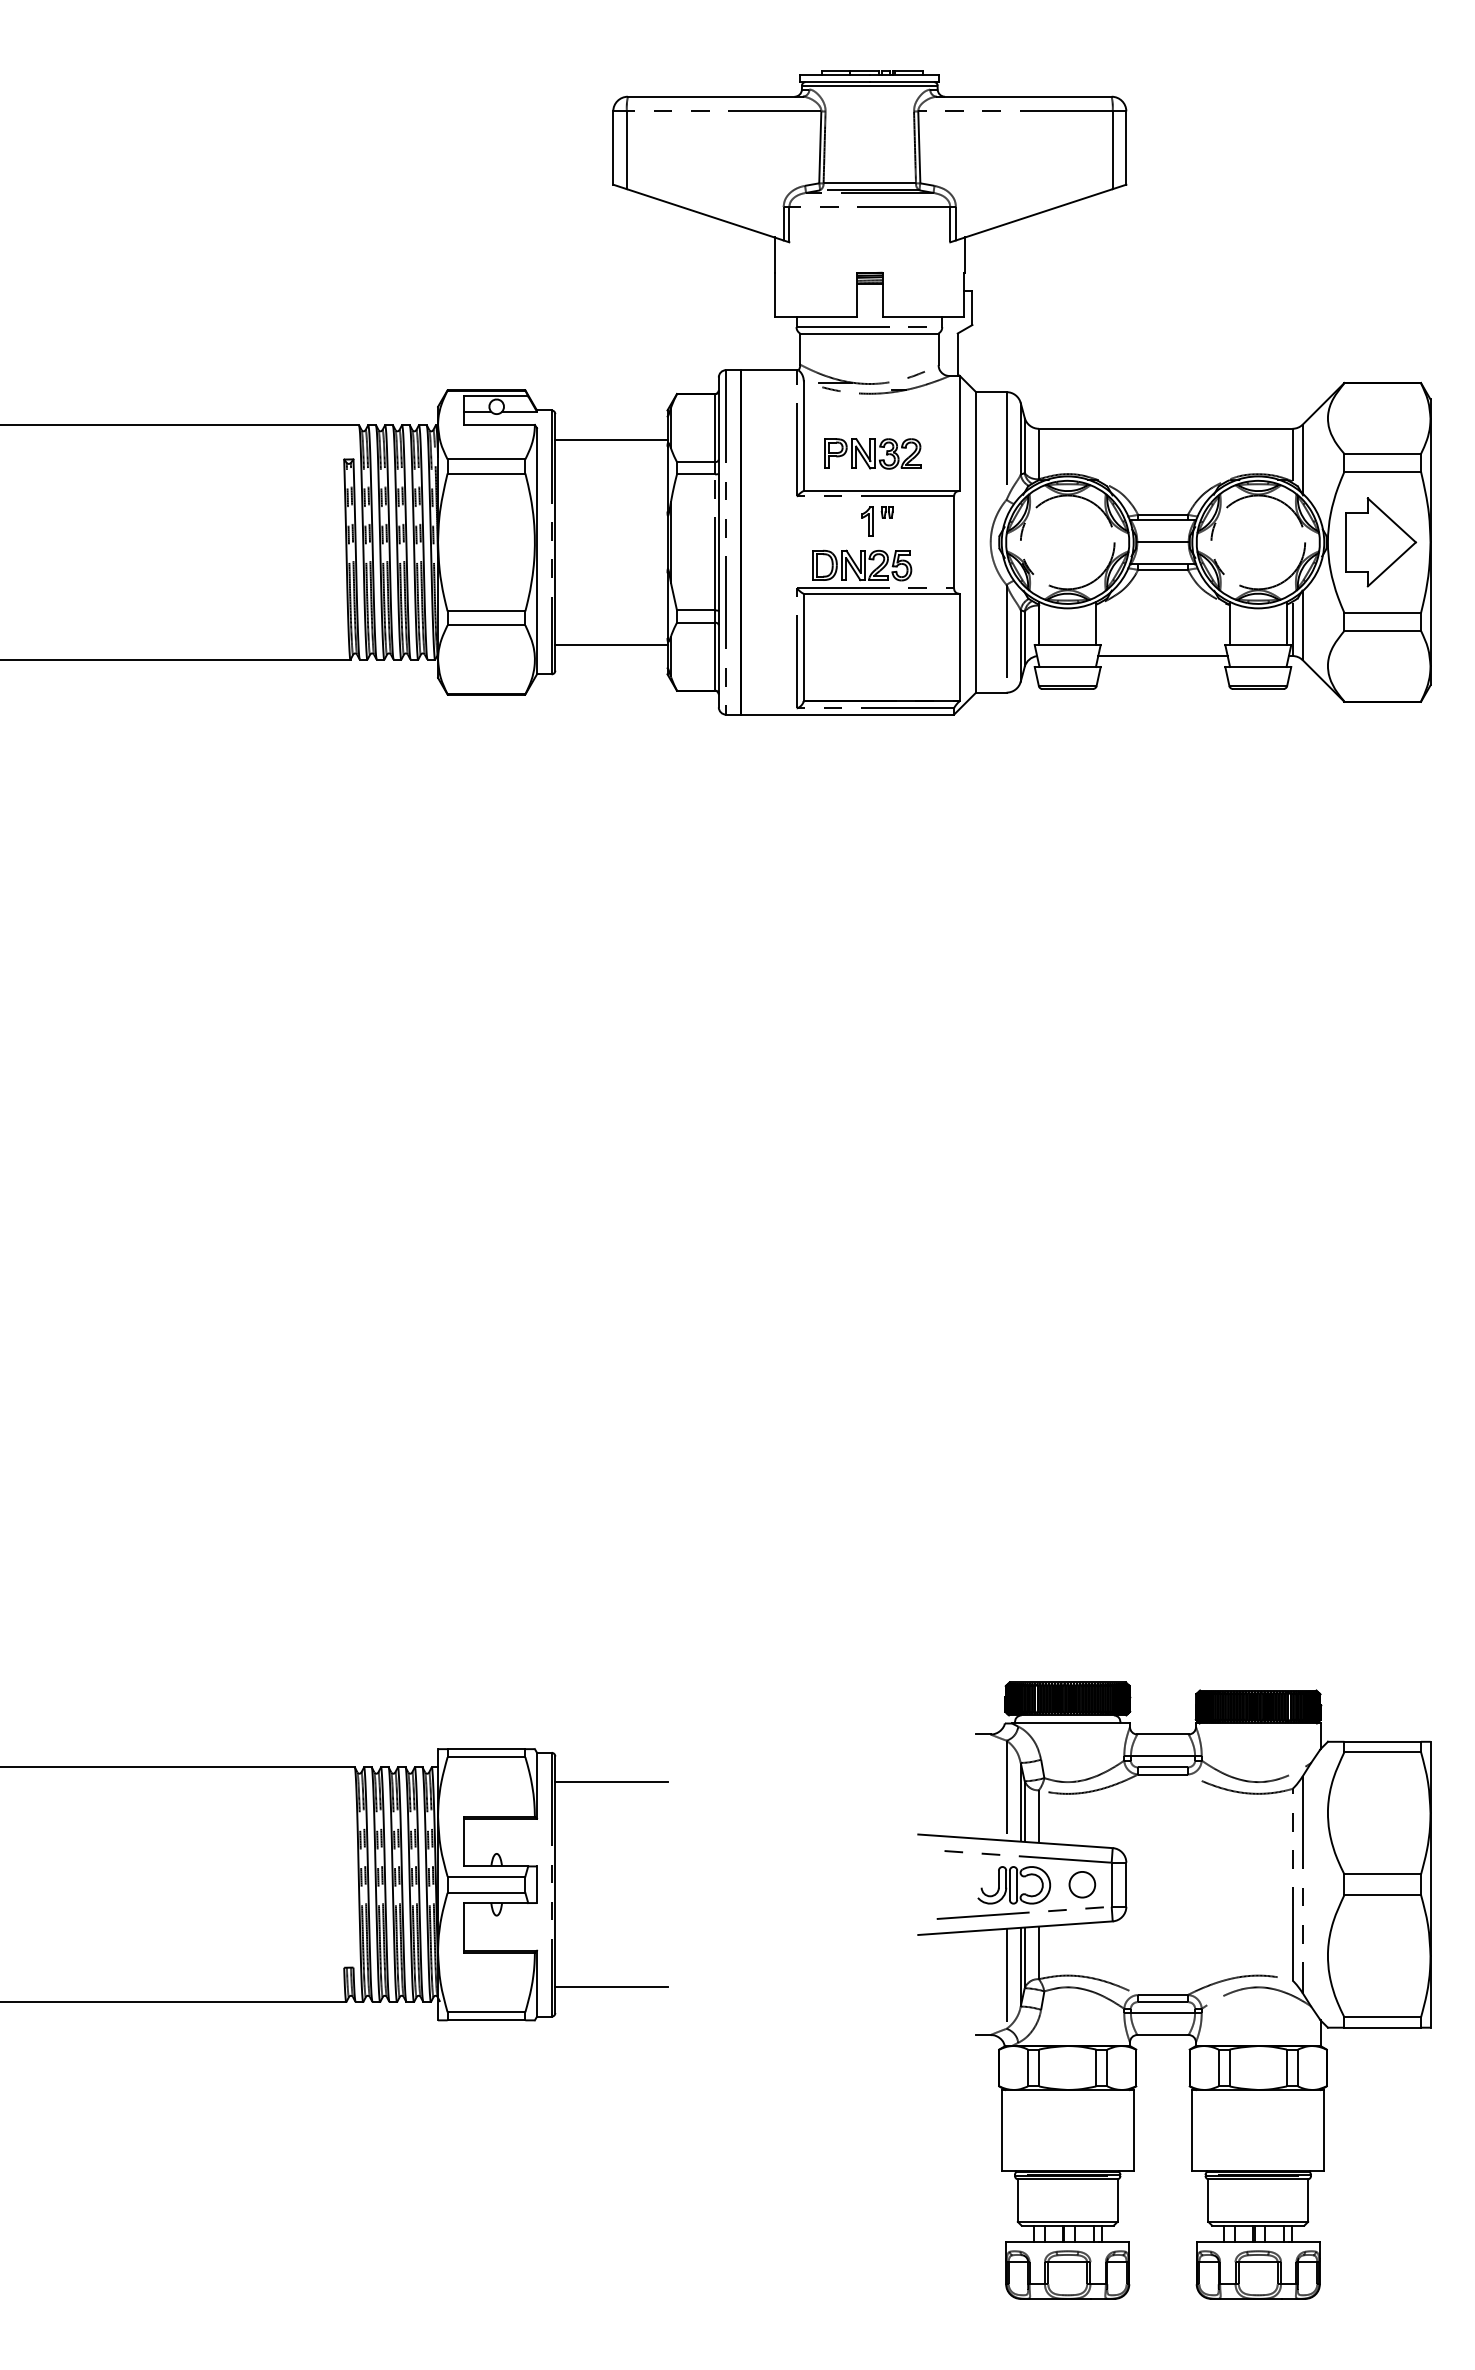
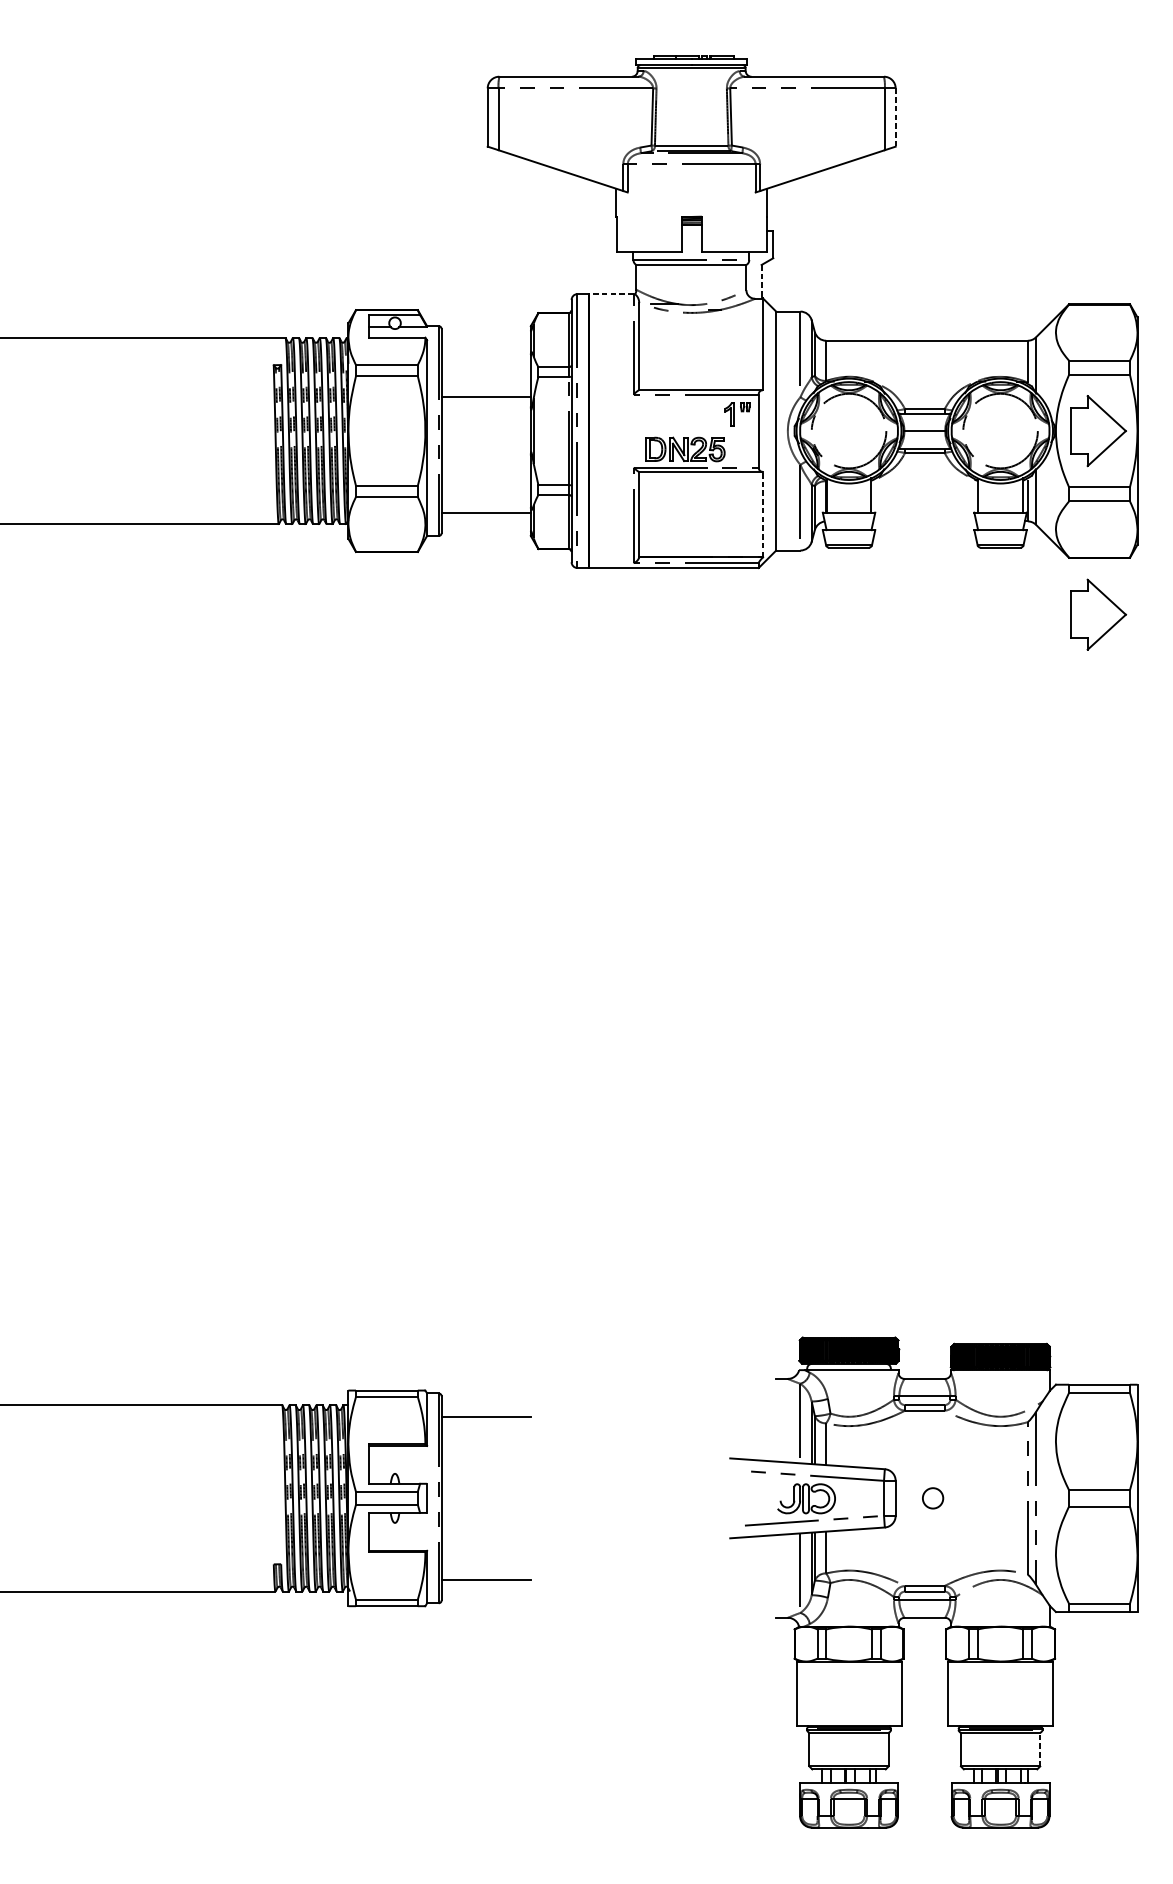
line: (1126, 148) -> (895, 117), solid -> dashed
line: (957, 355) -> (761, 282), solid -> dashed
line: (768, 370) -> (611, 294), solid -> dashed
line: (611, 439) -> (486, 396), moved
part: (872, 453) -> (693, 360), removed
part: (877, 521) -> (737, 414), moved
line: (959, 647) -> (763, 514), solid -> dashed
line: (1162, 656) -> (924, 521), removed
part: (1381, 773) -> (1098, 614), added
circle: (1082, 1884) -> (933, 1498), moved
line: (1308, 2200) -> (1040, 1749), solid -> dashed

